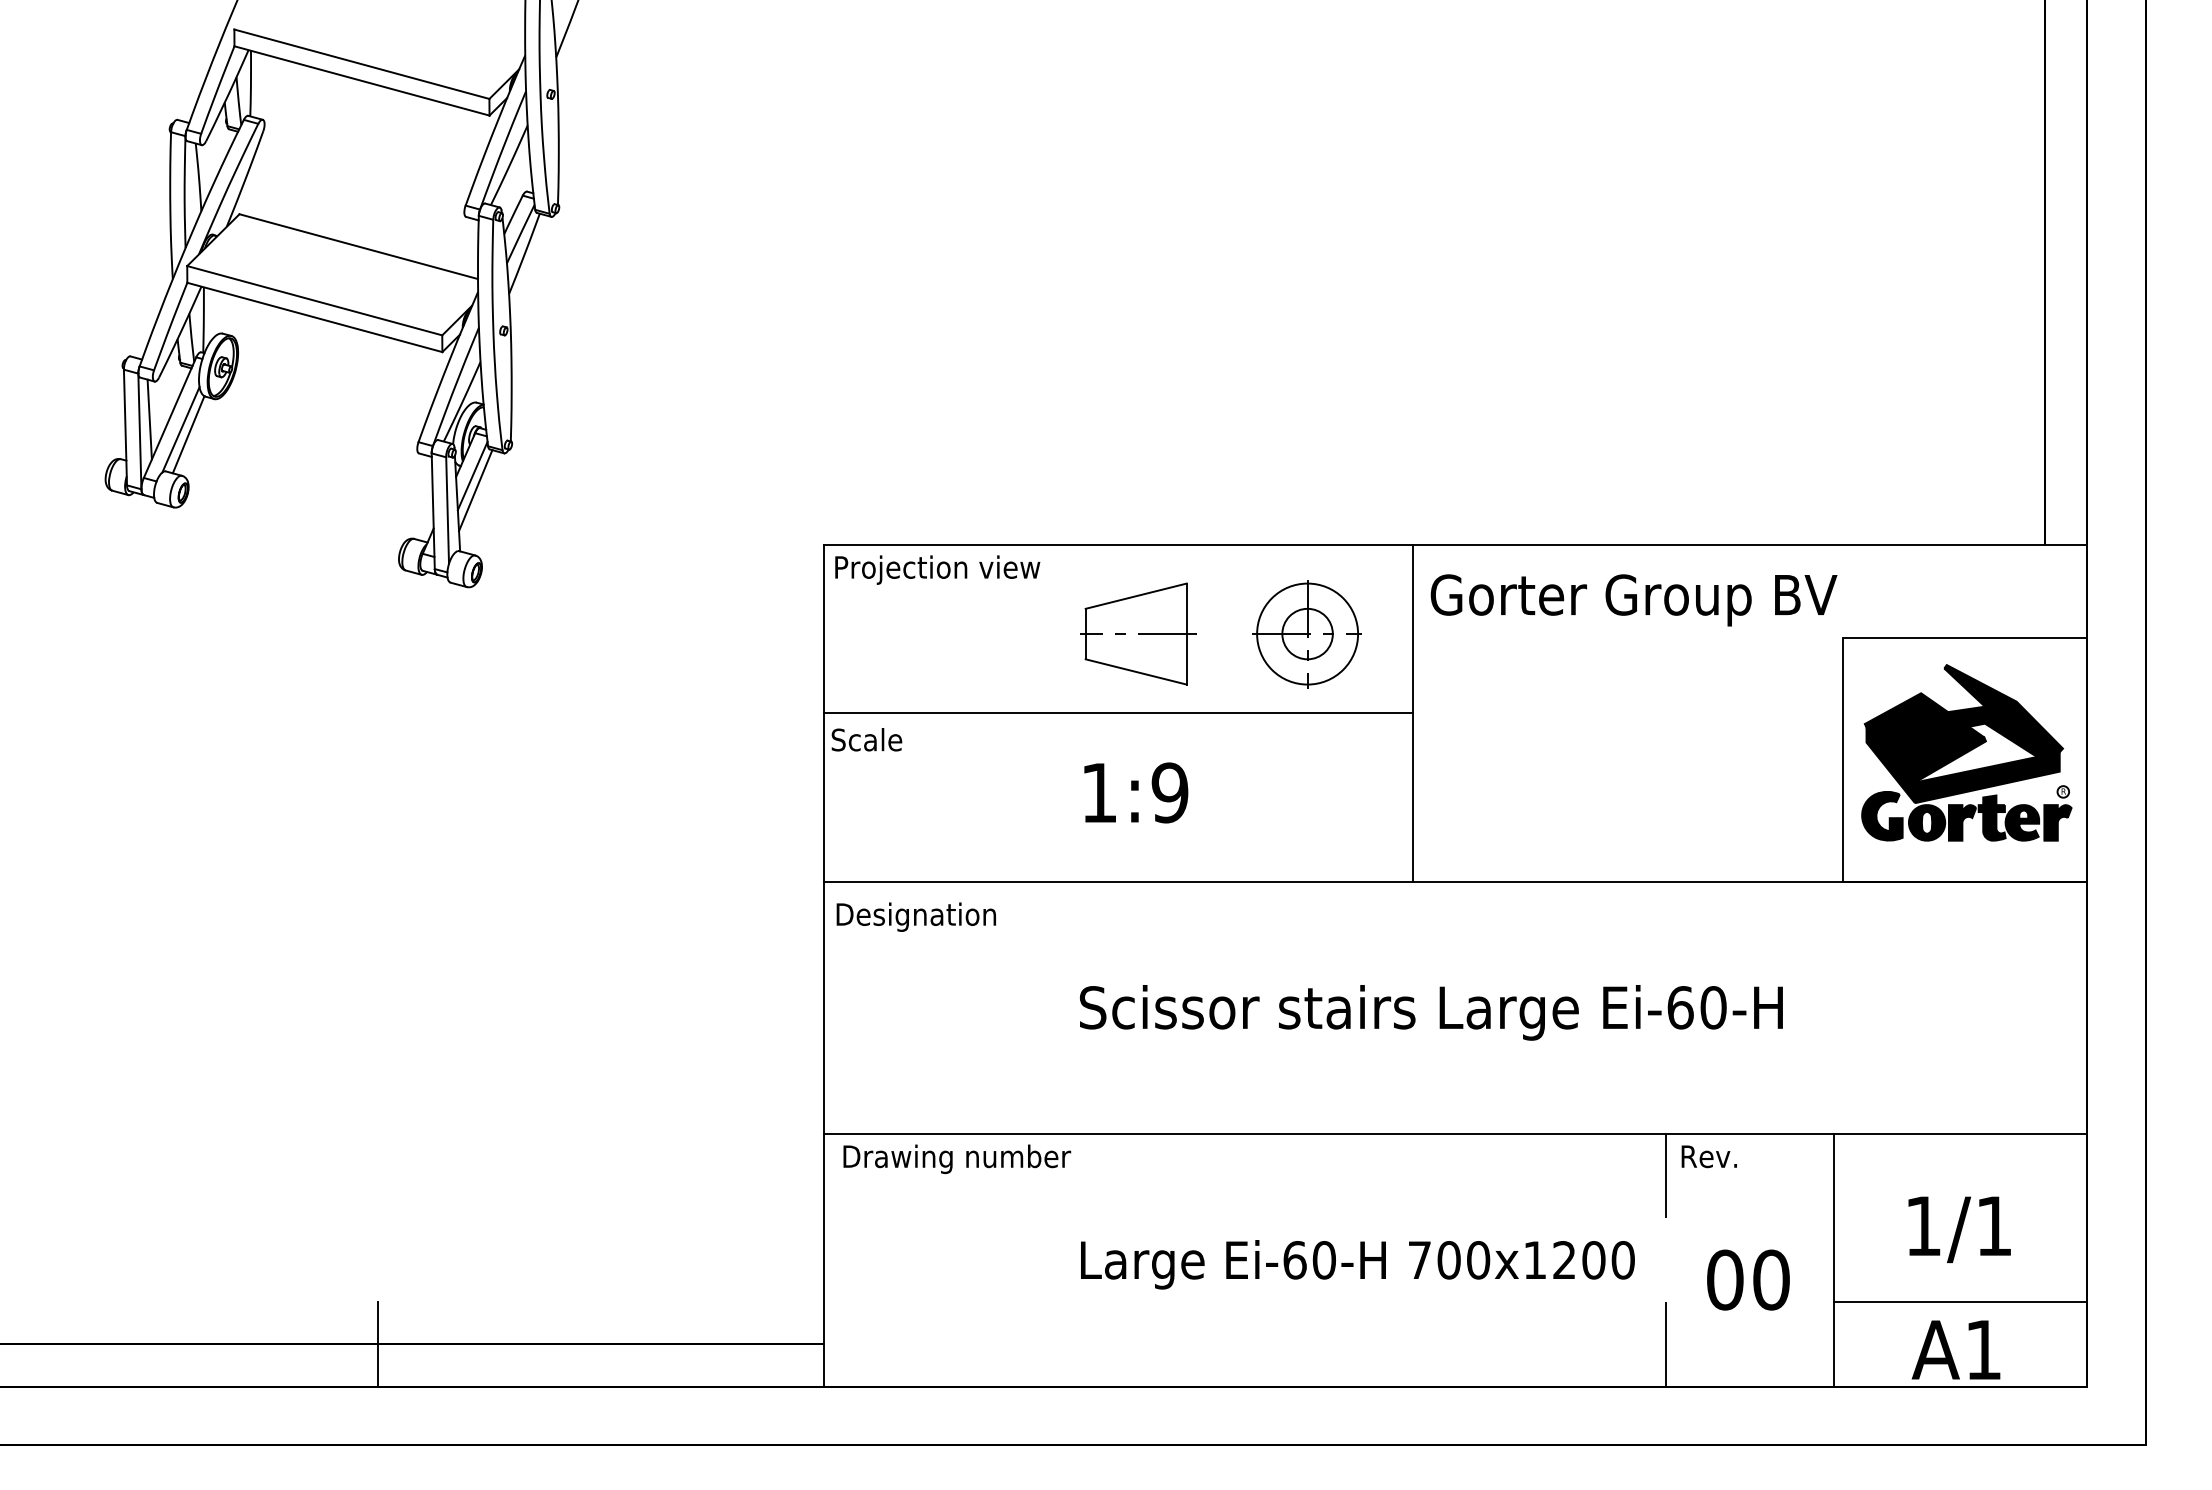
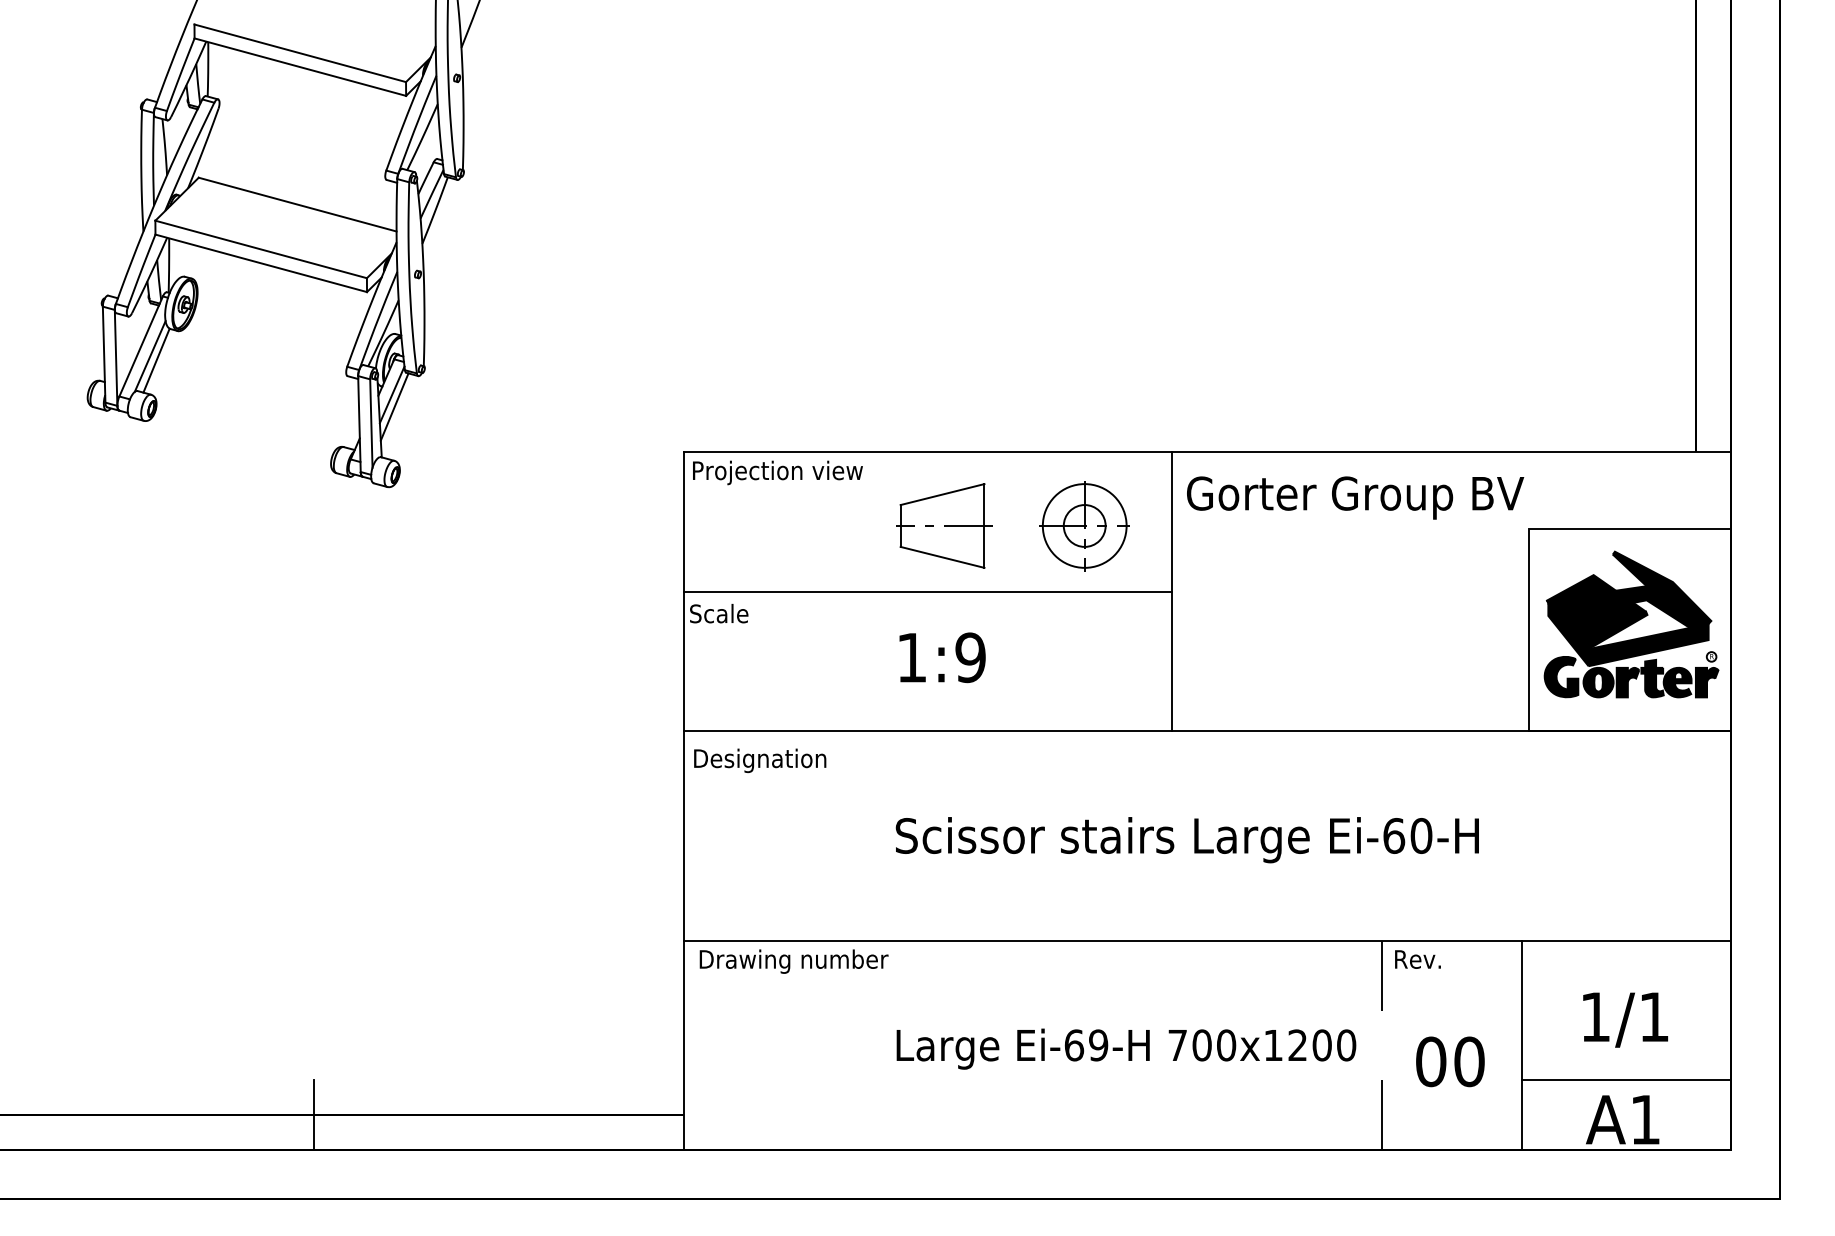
line: (149, 419) -> (124, 347), removed
text: (1323, 1260) -> (1097, 1045), Ei-60-H -> Ei-69-H

